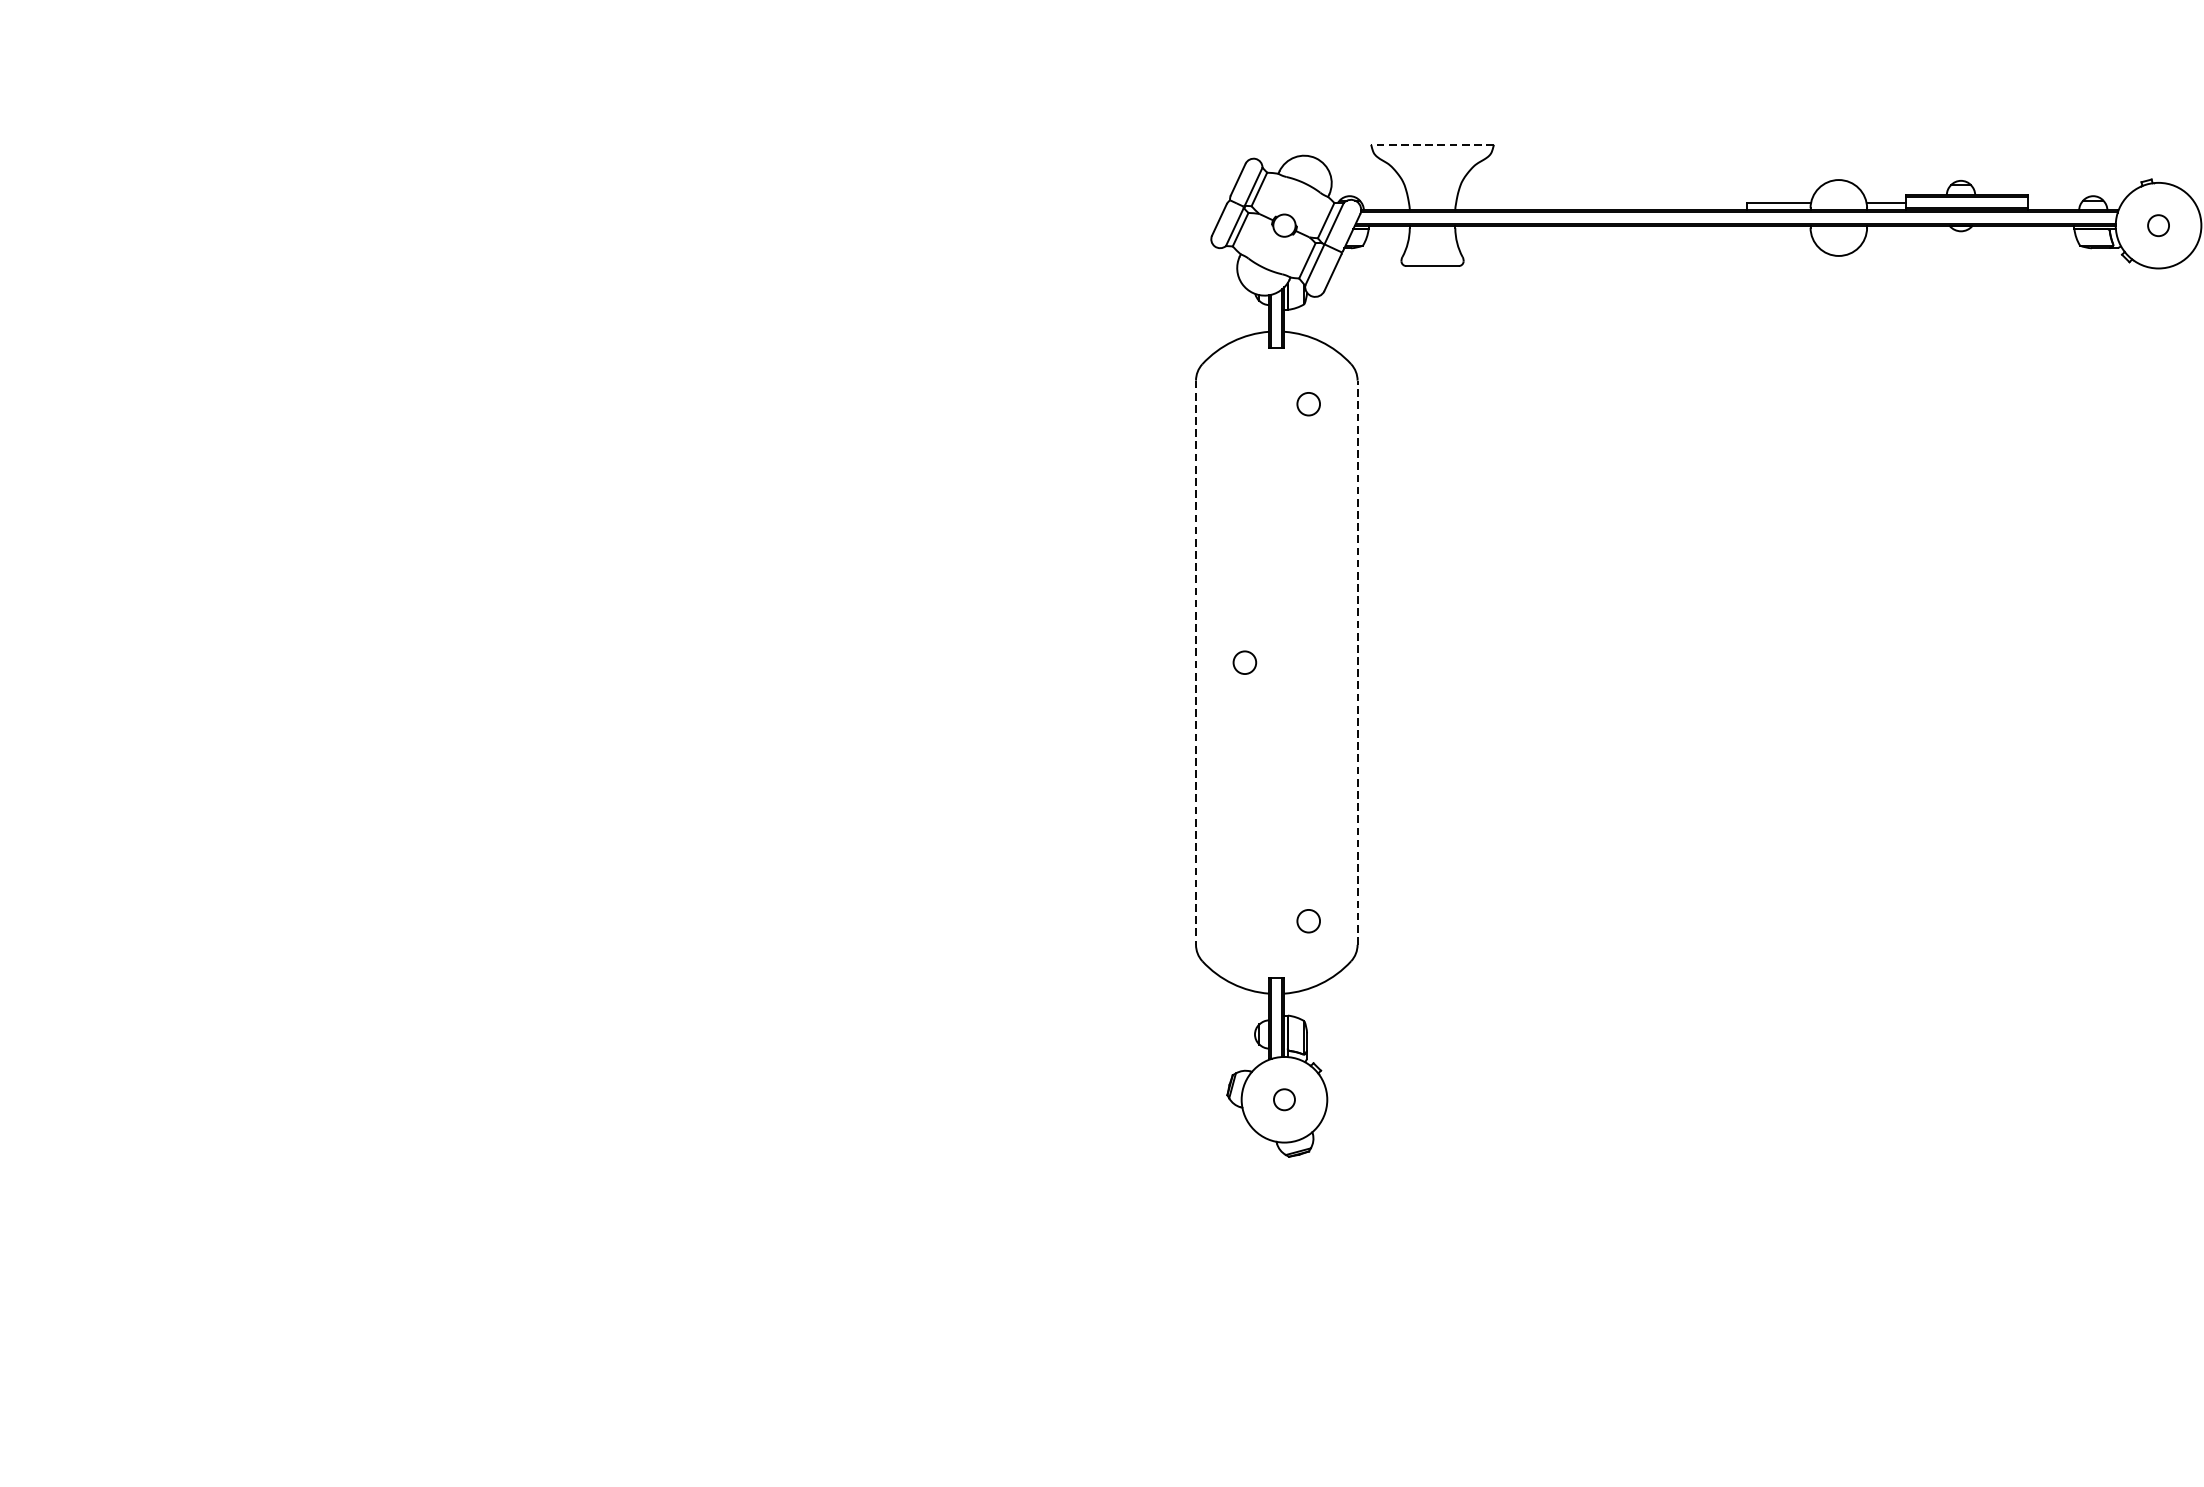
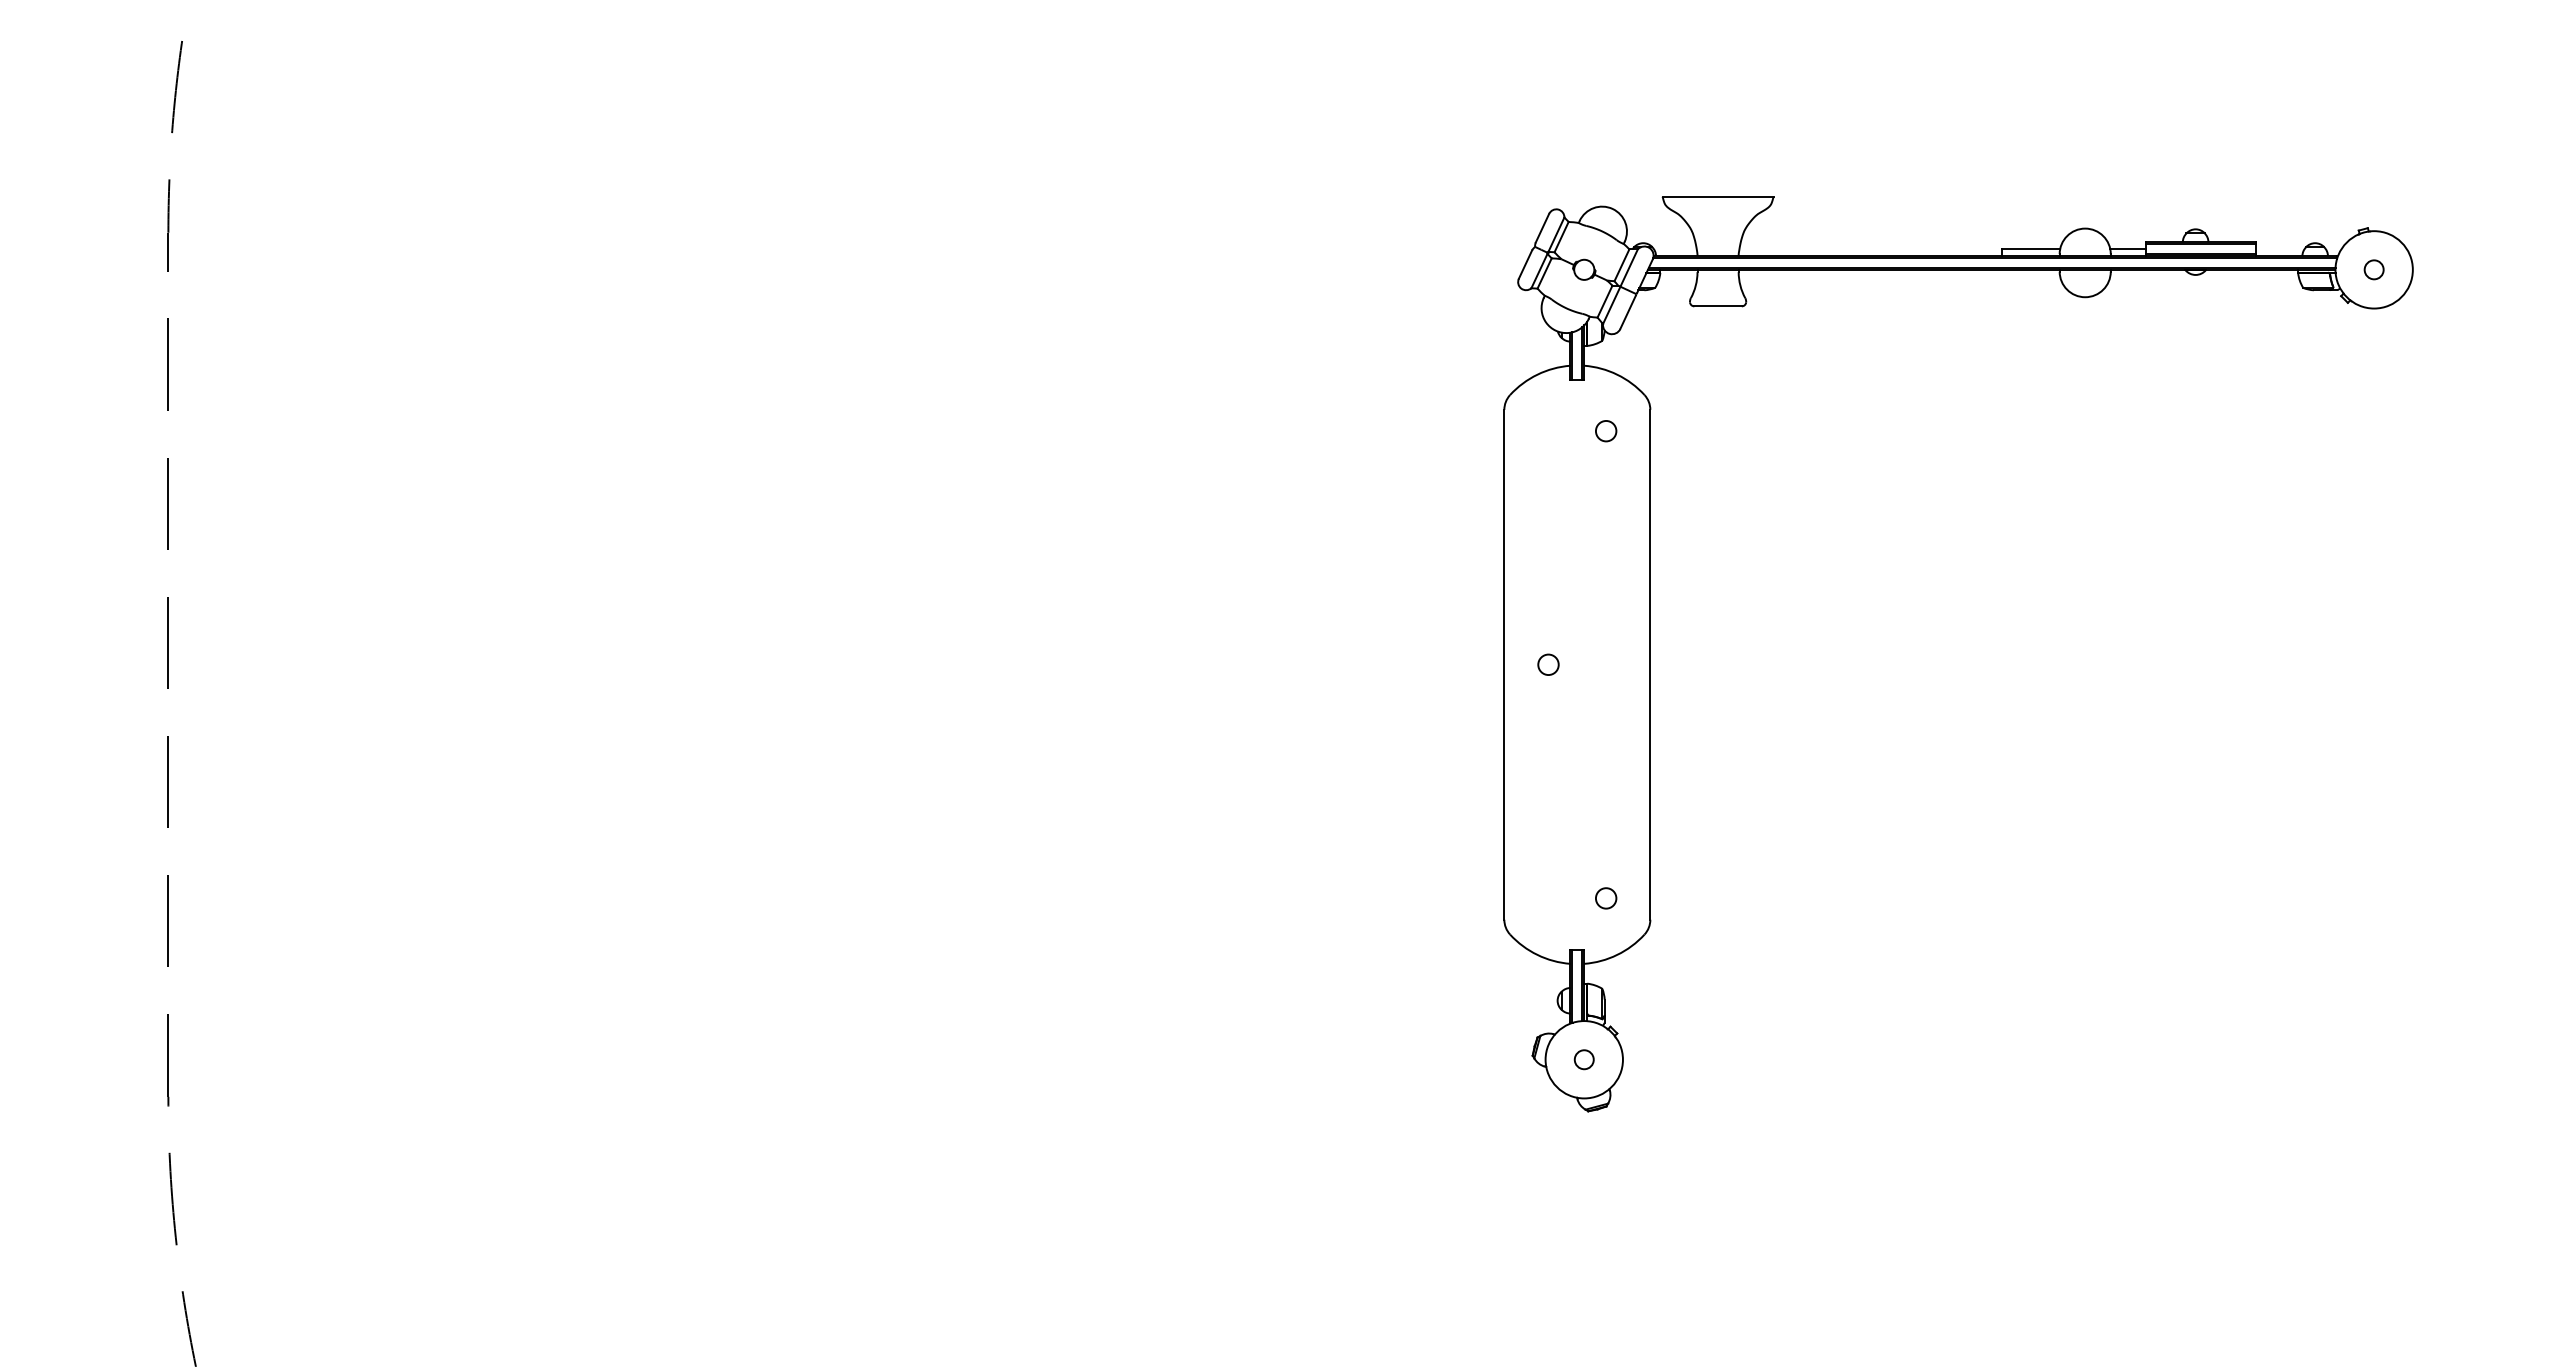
line: (1431, 144) -> (1717, 196), dashed -> solid
line: (1196, 662) -> (1504, 664), dashed -> solid
line: (1357, 662) -> (1650, 664), dashed -> solid

